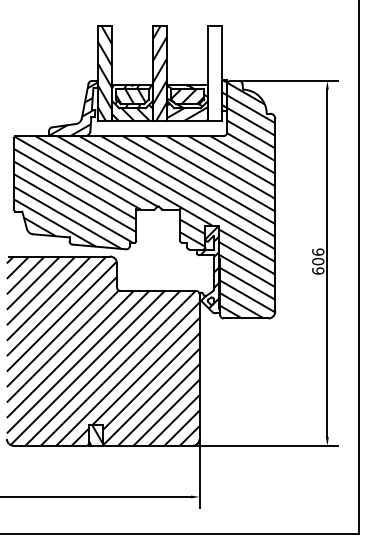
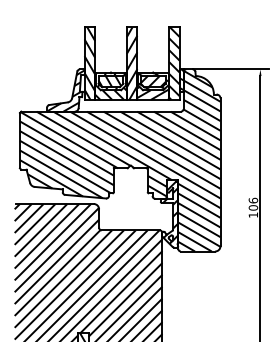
hatch: (214, 73) -> (173, 63), added
text: (318, 270) -> (253, 214), 606 -> 106

